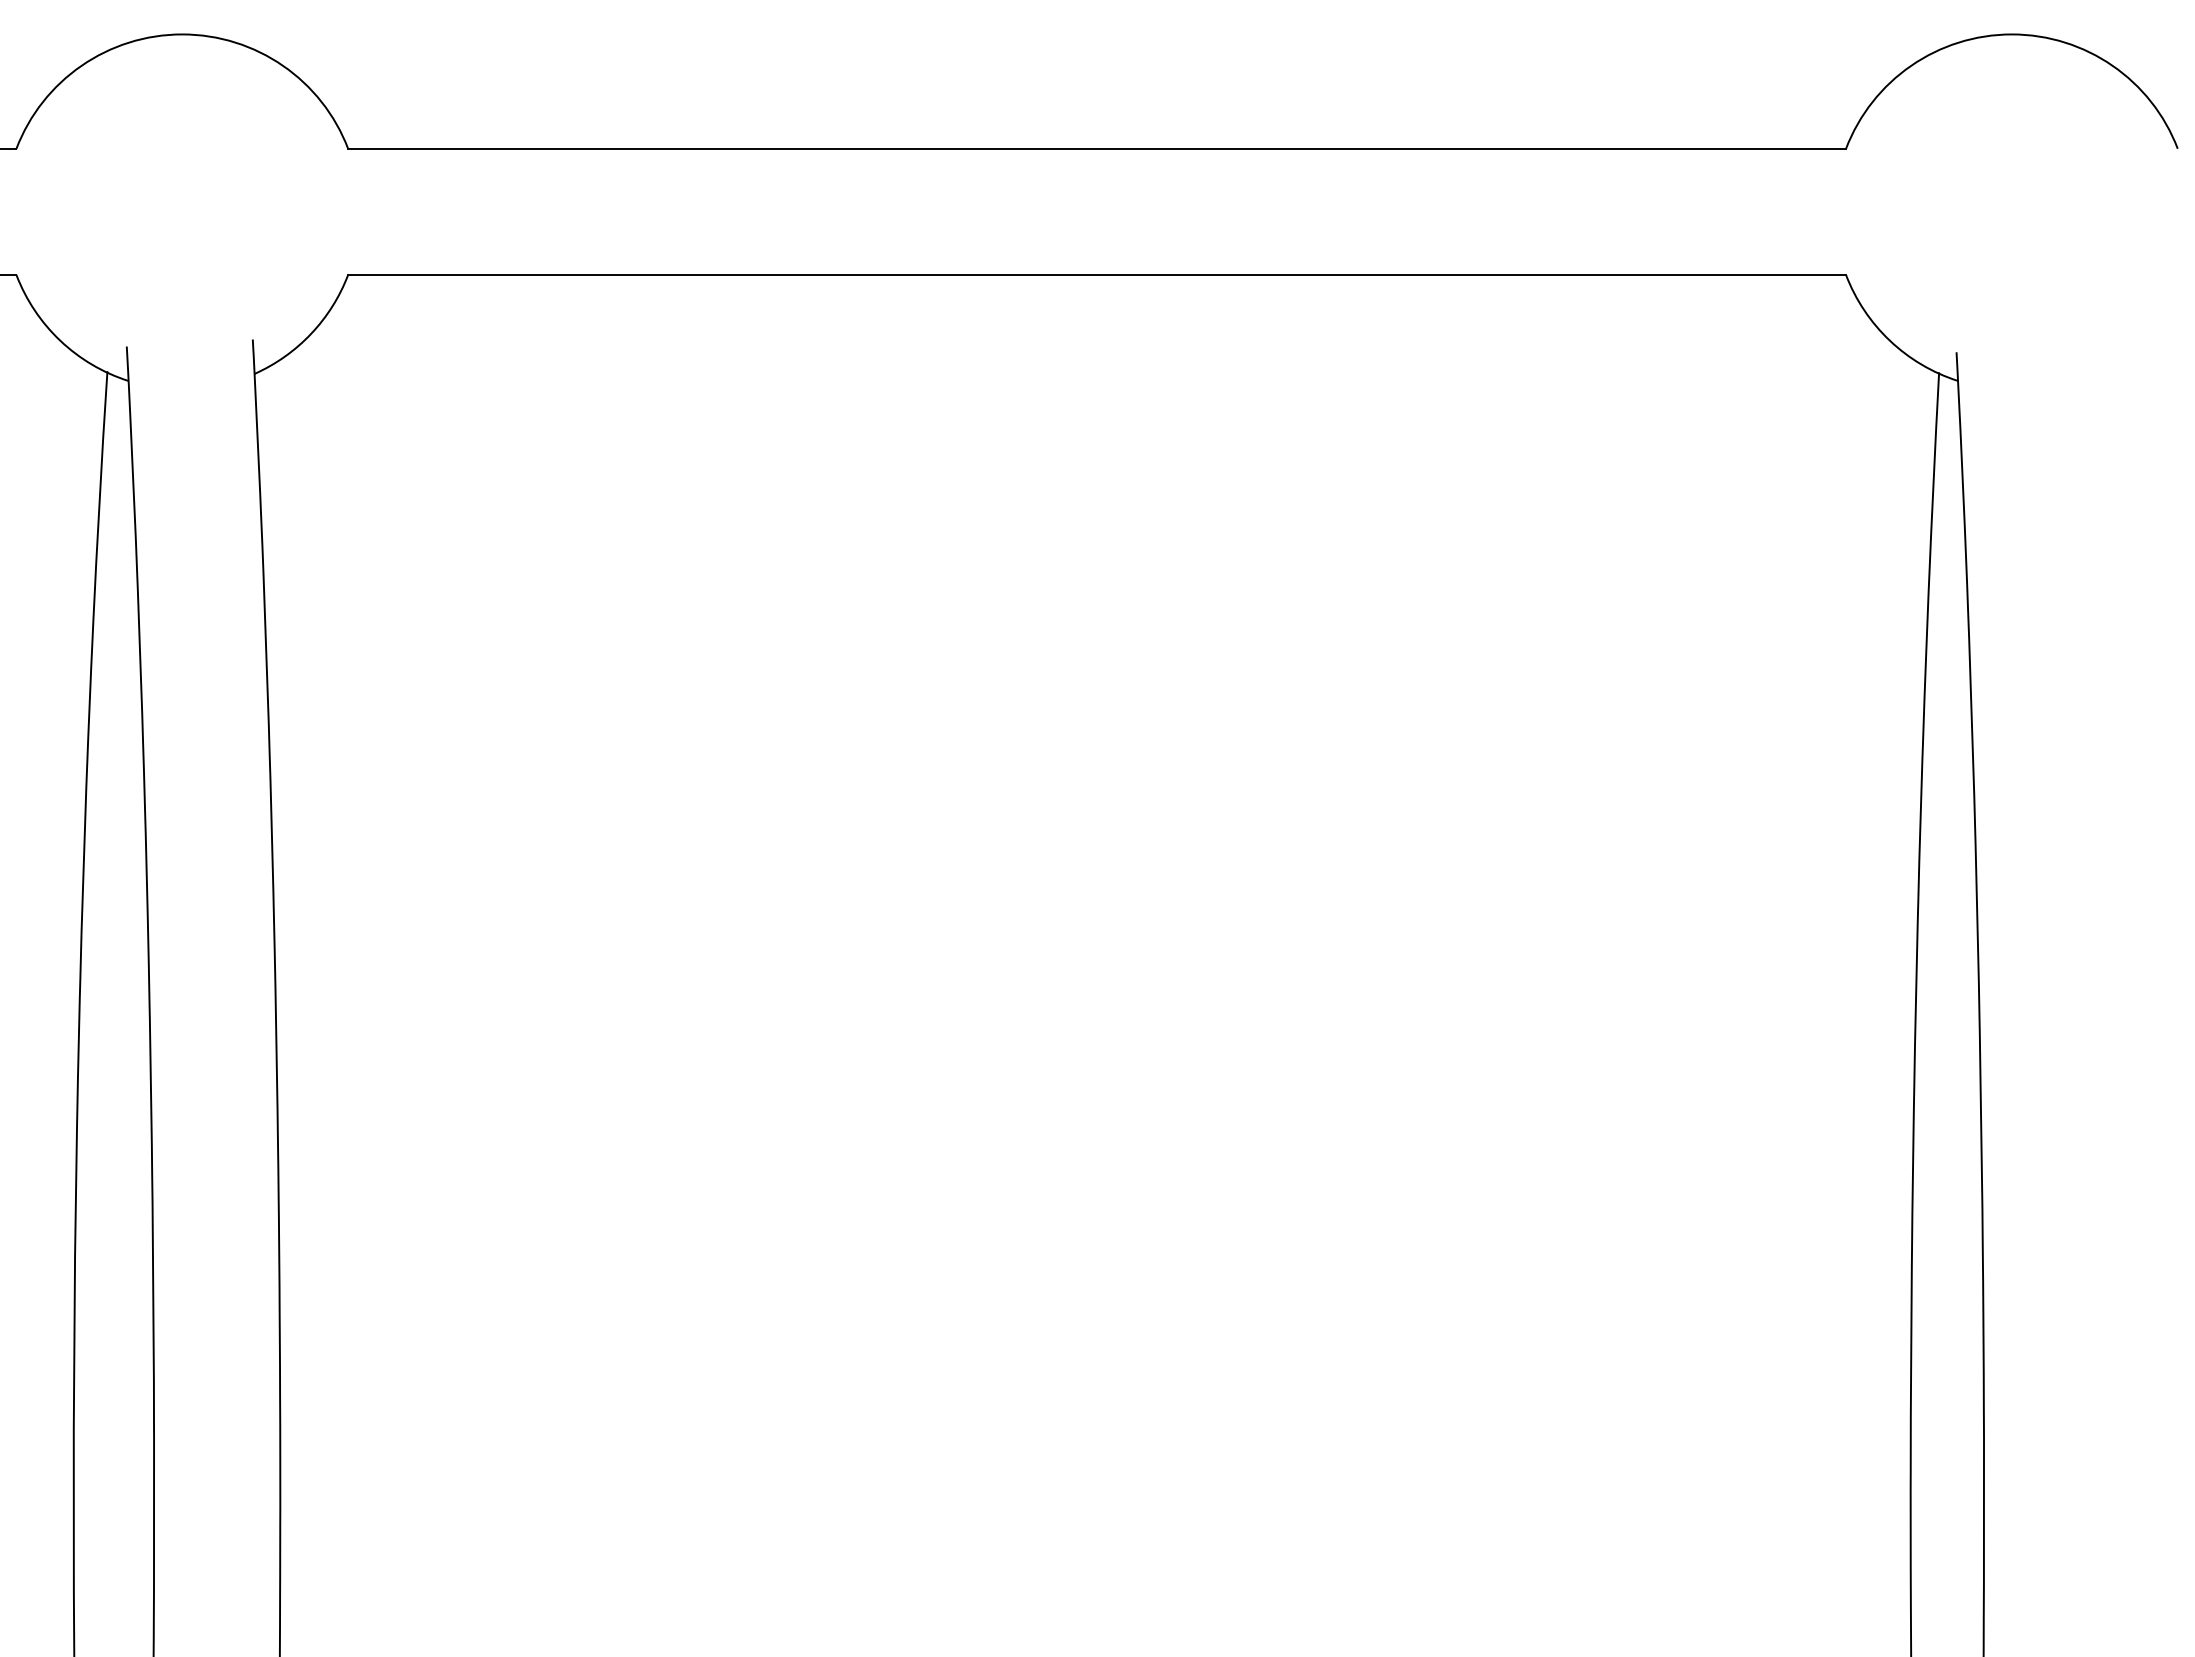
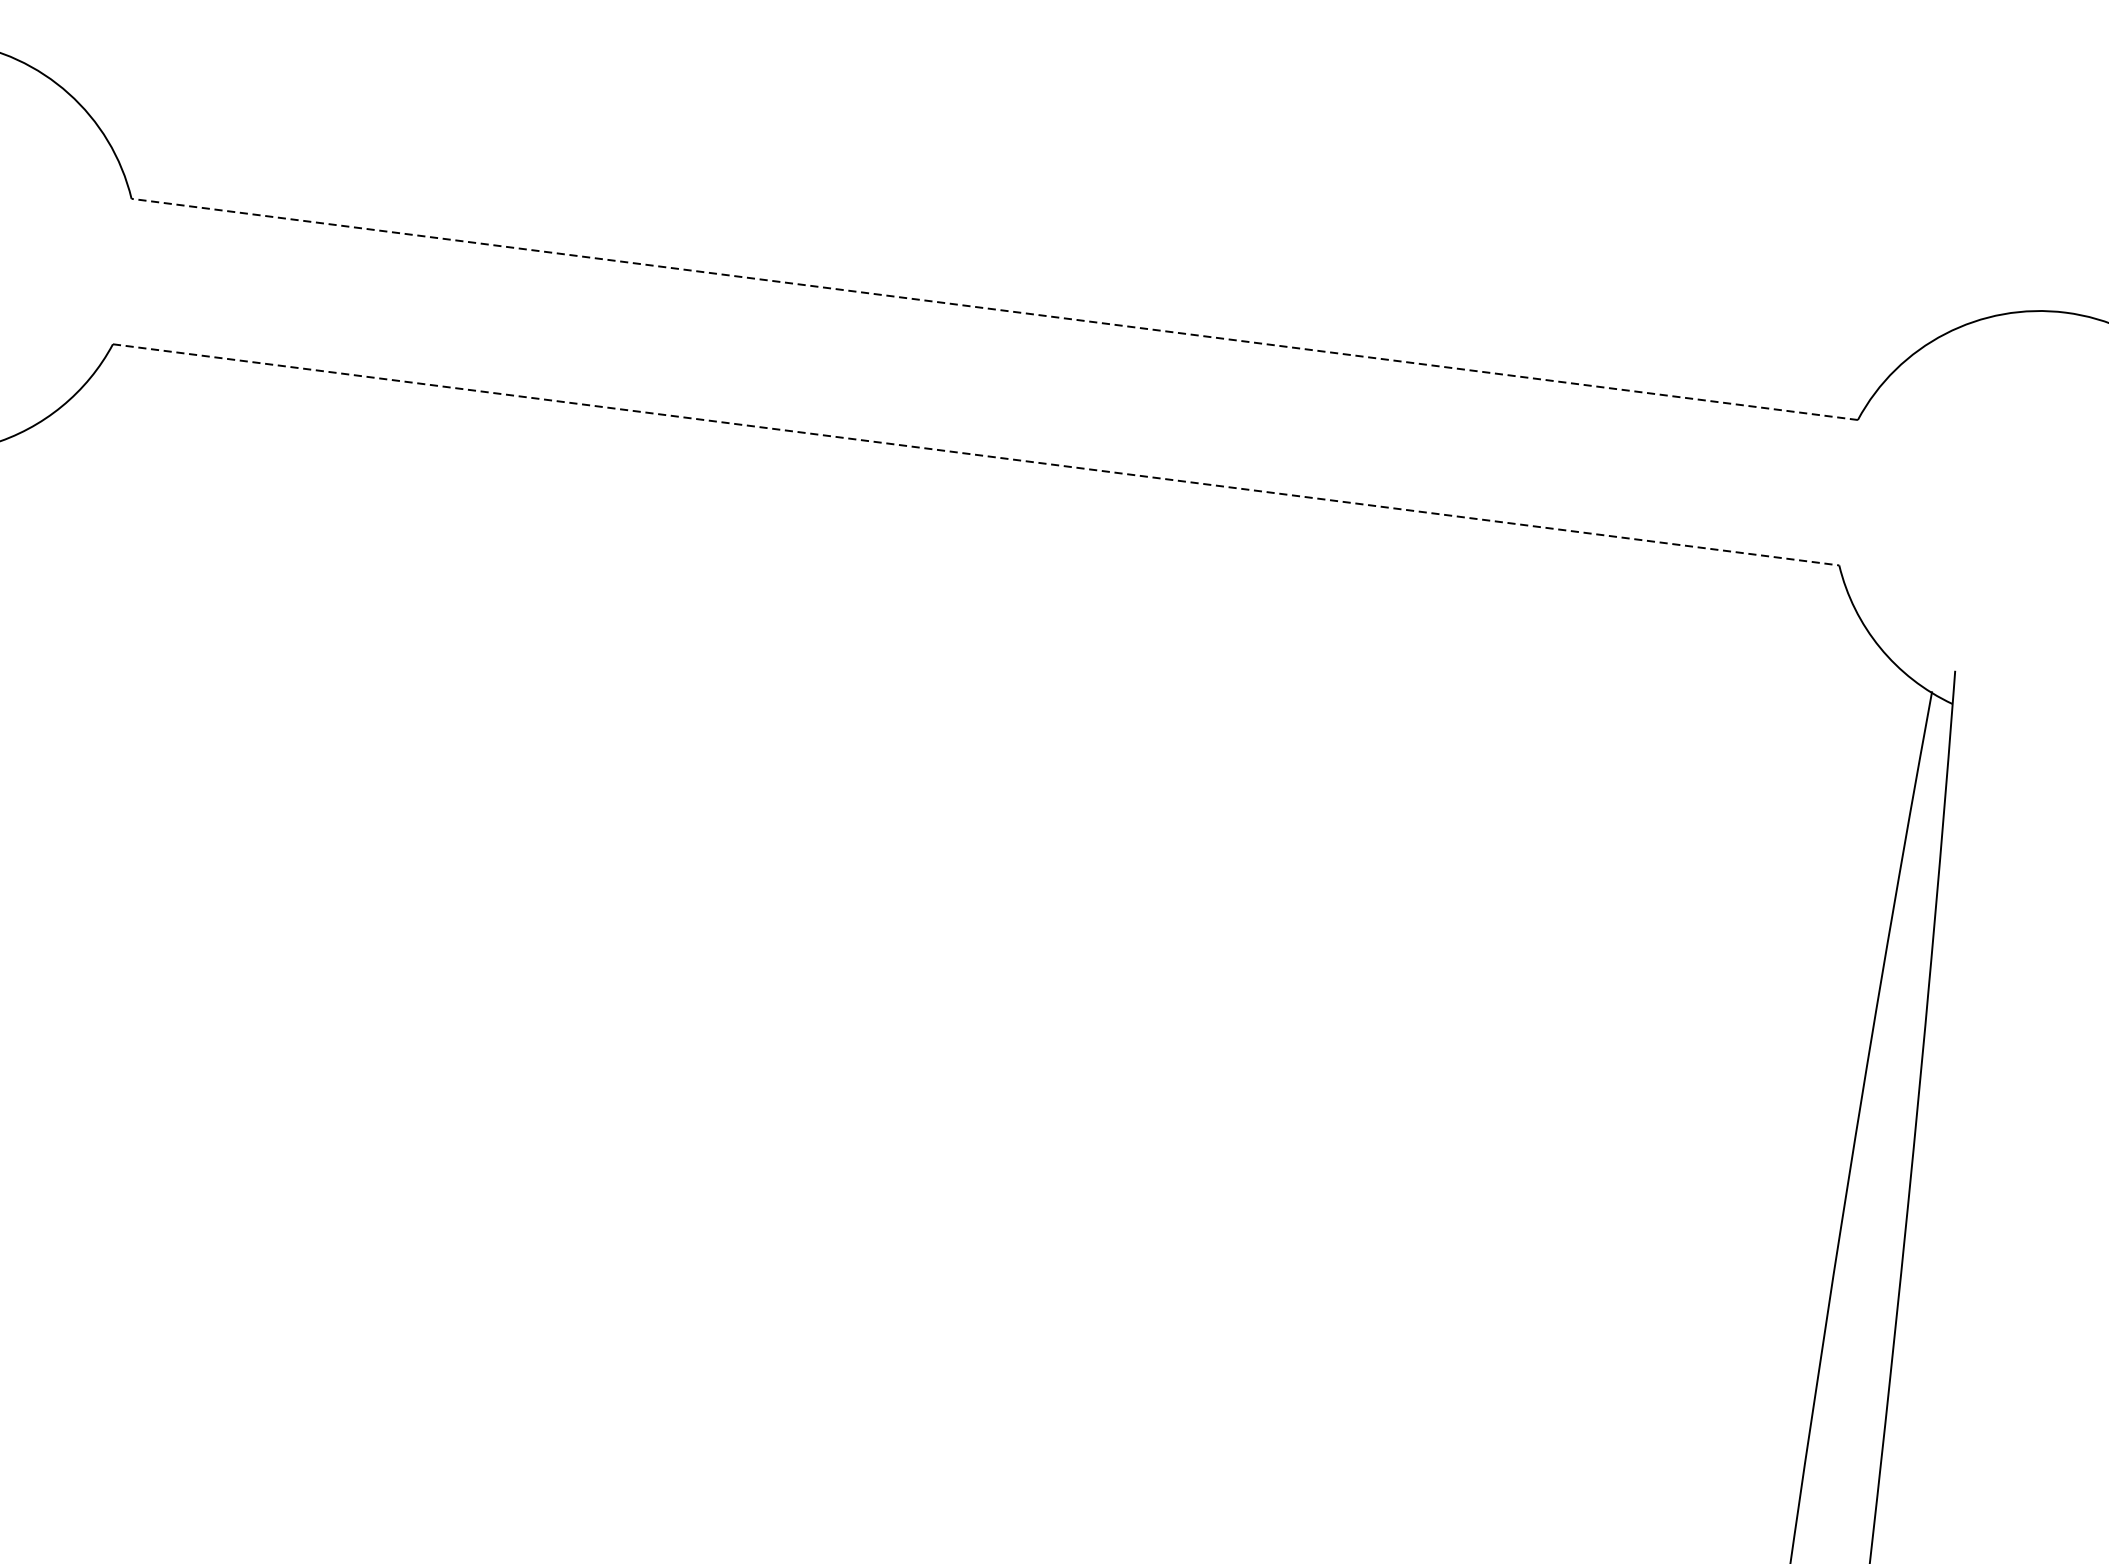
line: (1097, 148) -> (995, 309), solid -> dashed
line: (1097, 274) -> (976, 454), solid -> dashed

